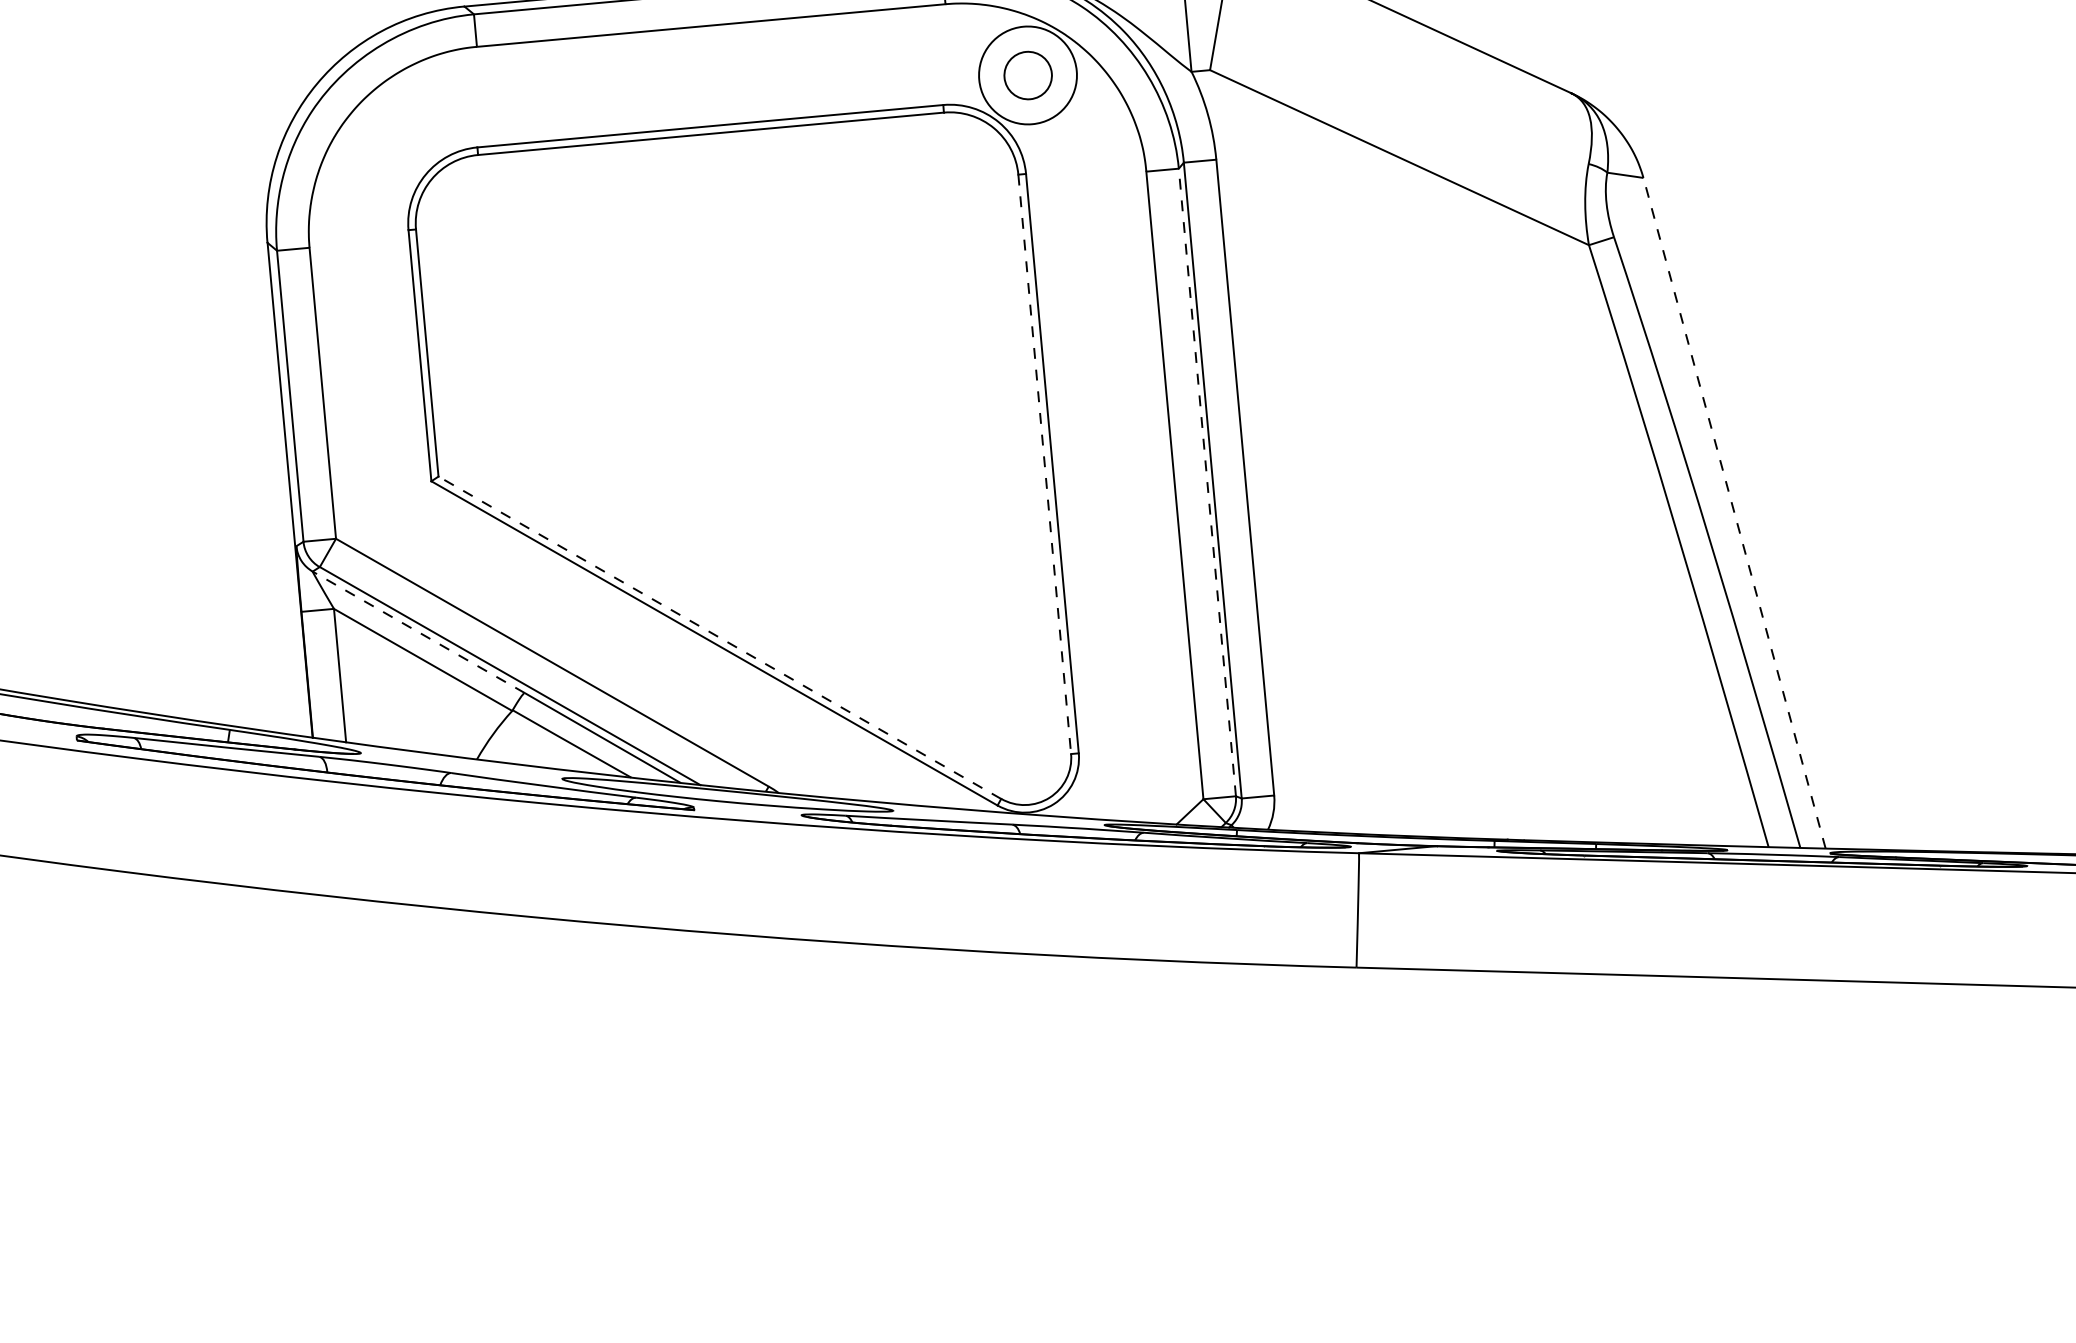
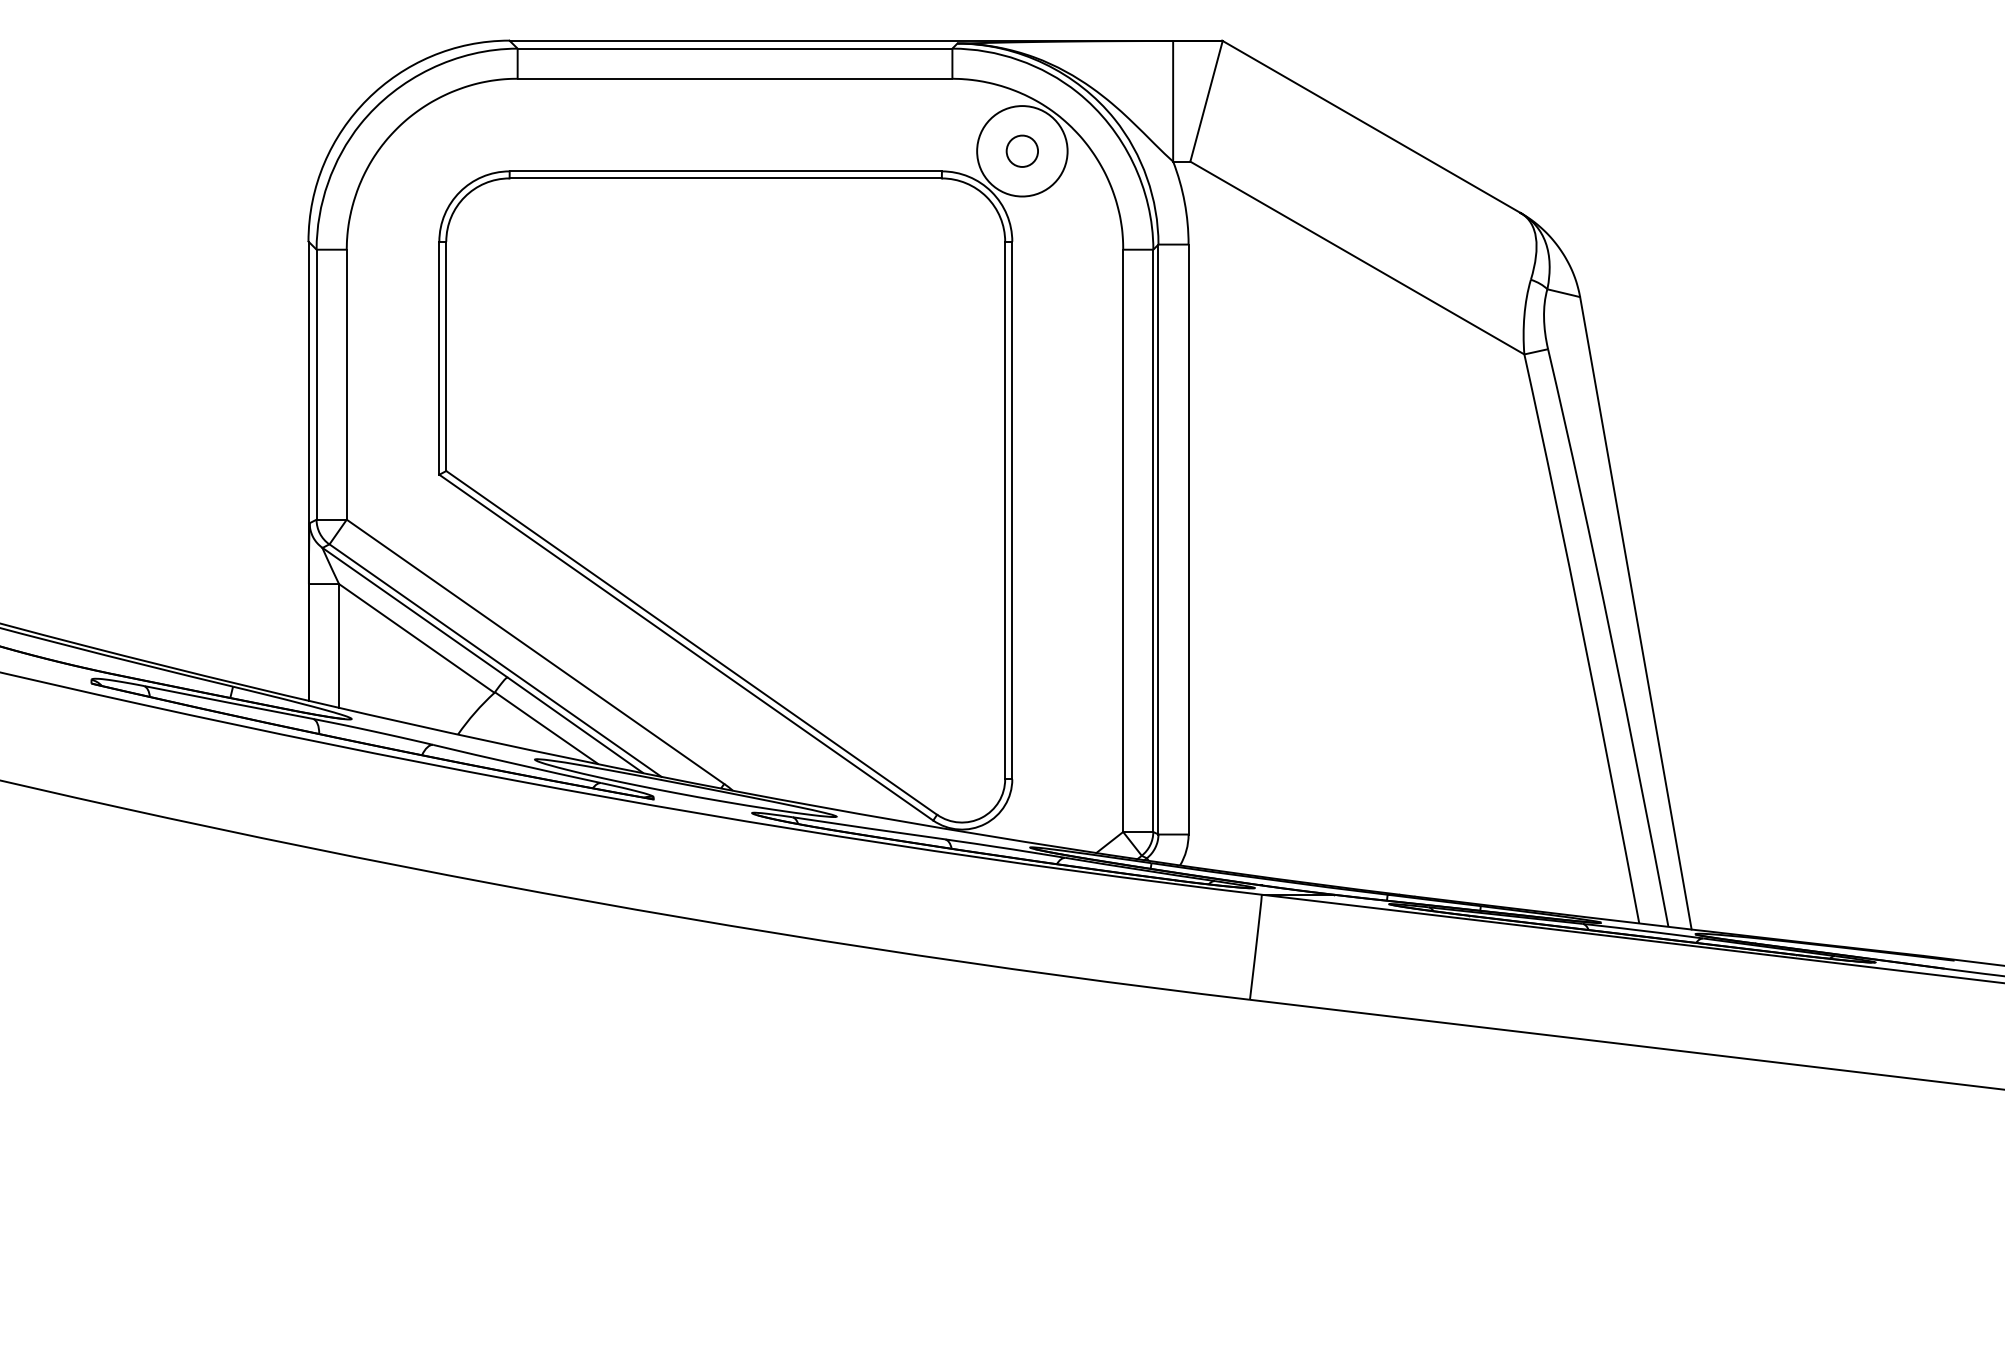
part: (1027, 74) -> (1021, 150), size x0.71
line: (1045, 464) -> (1005, 510), dashed -> solid
line: (1207, 482) -> (1153, 540), dashed -> solid
line: (1734, 512) -> (1635, 612), dashed -> solid
line: (419, 632) -> (415, 612), dashed -> solid
line: (719, 637) -> (691, 642), dashed -> solid

